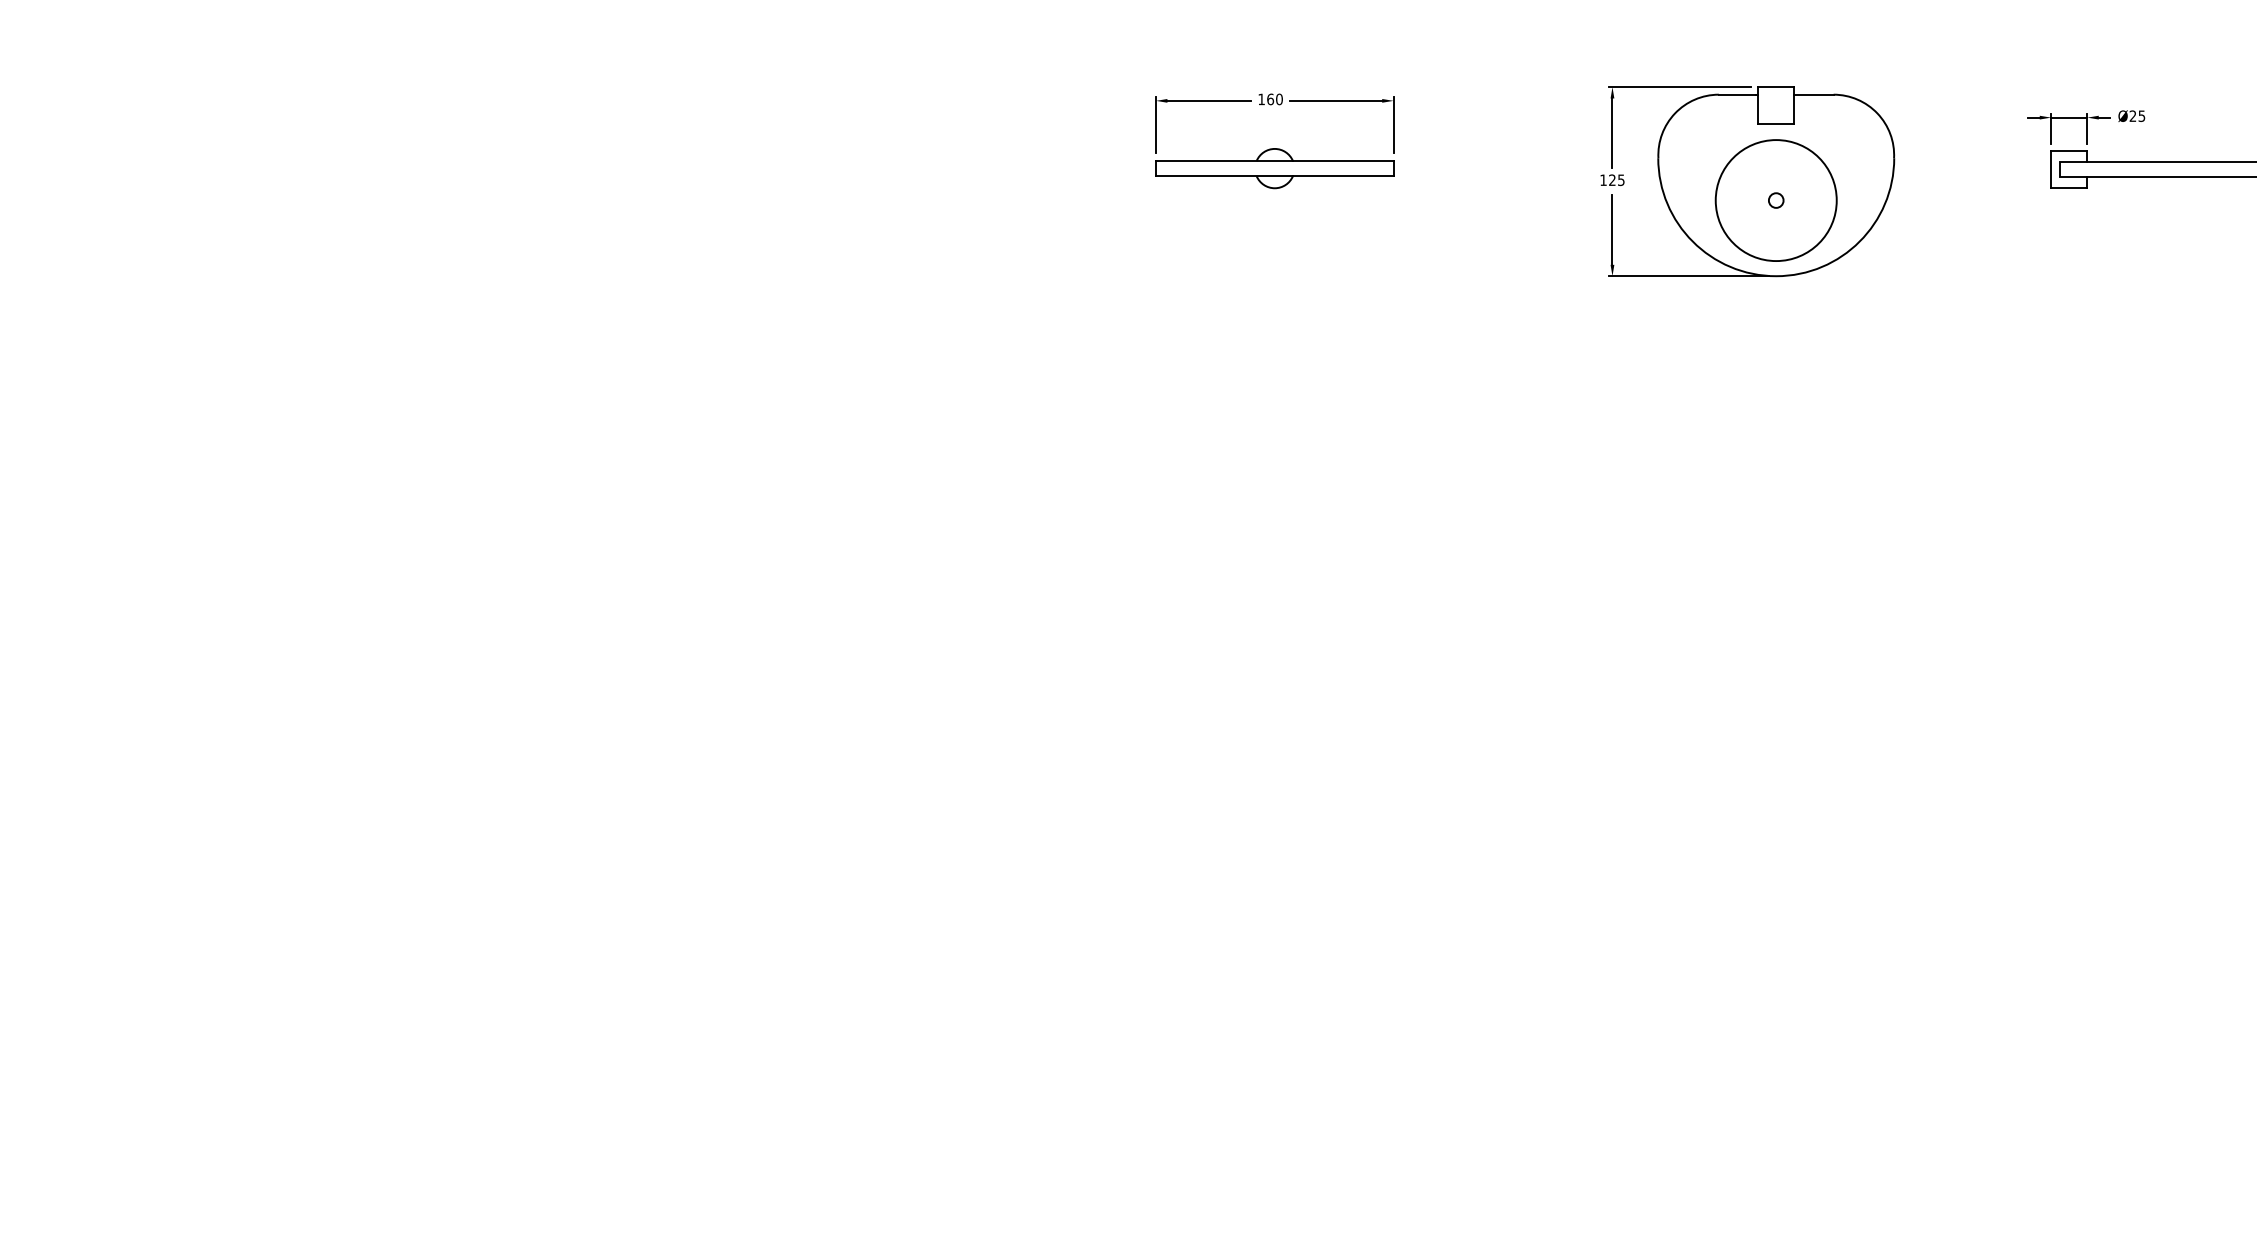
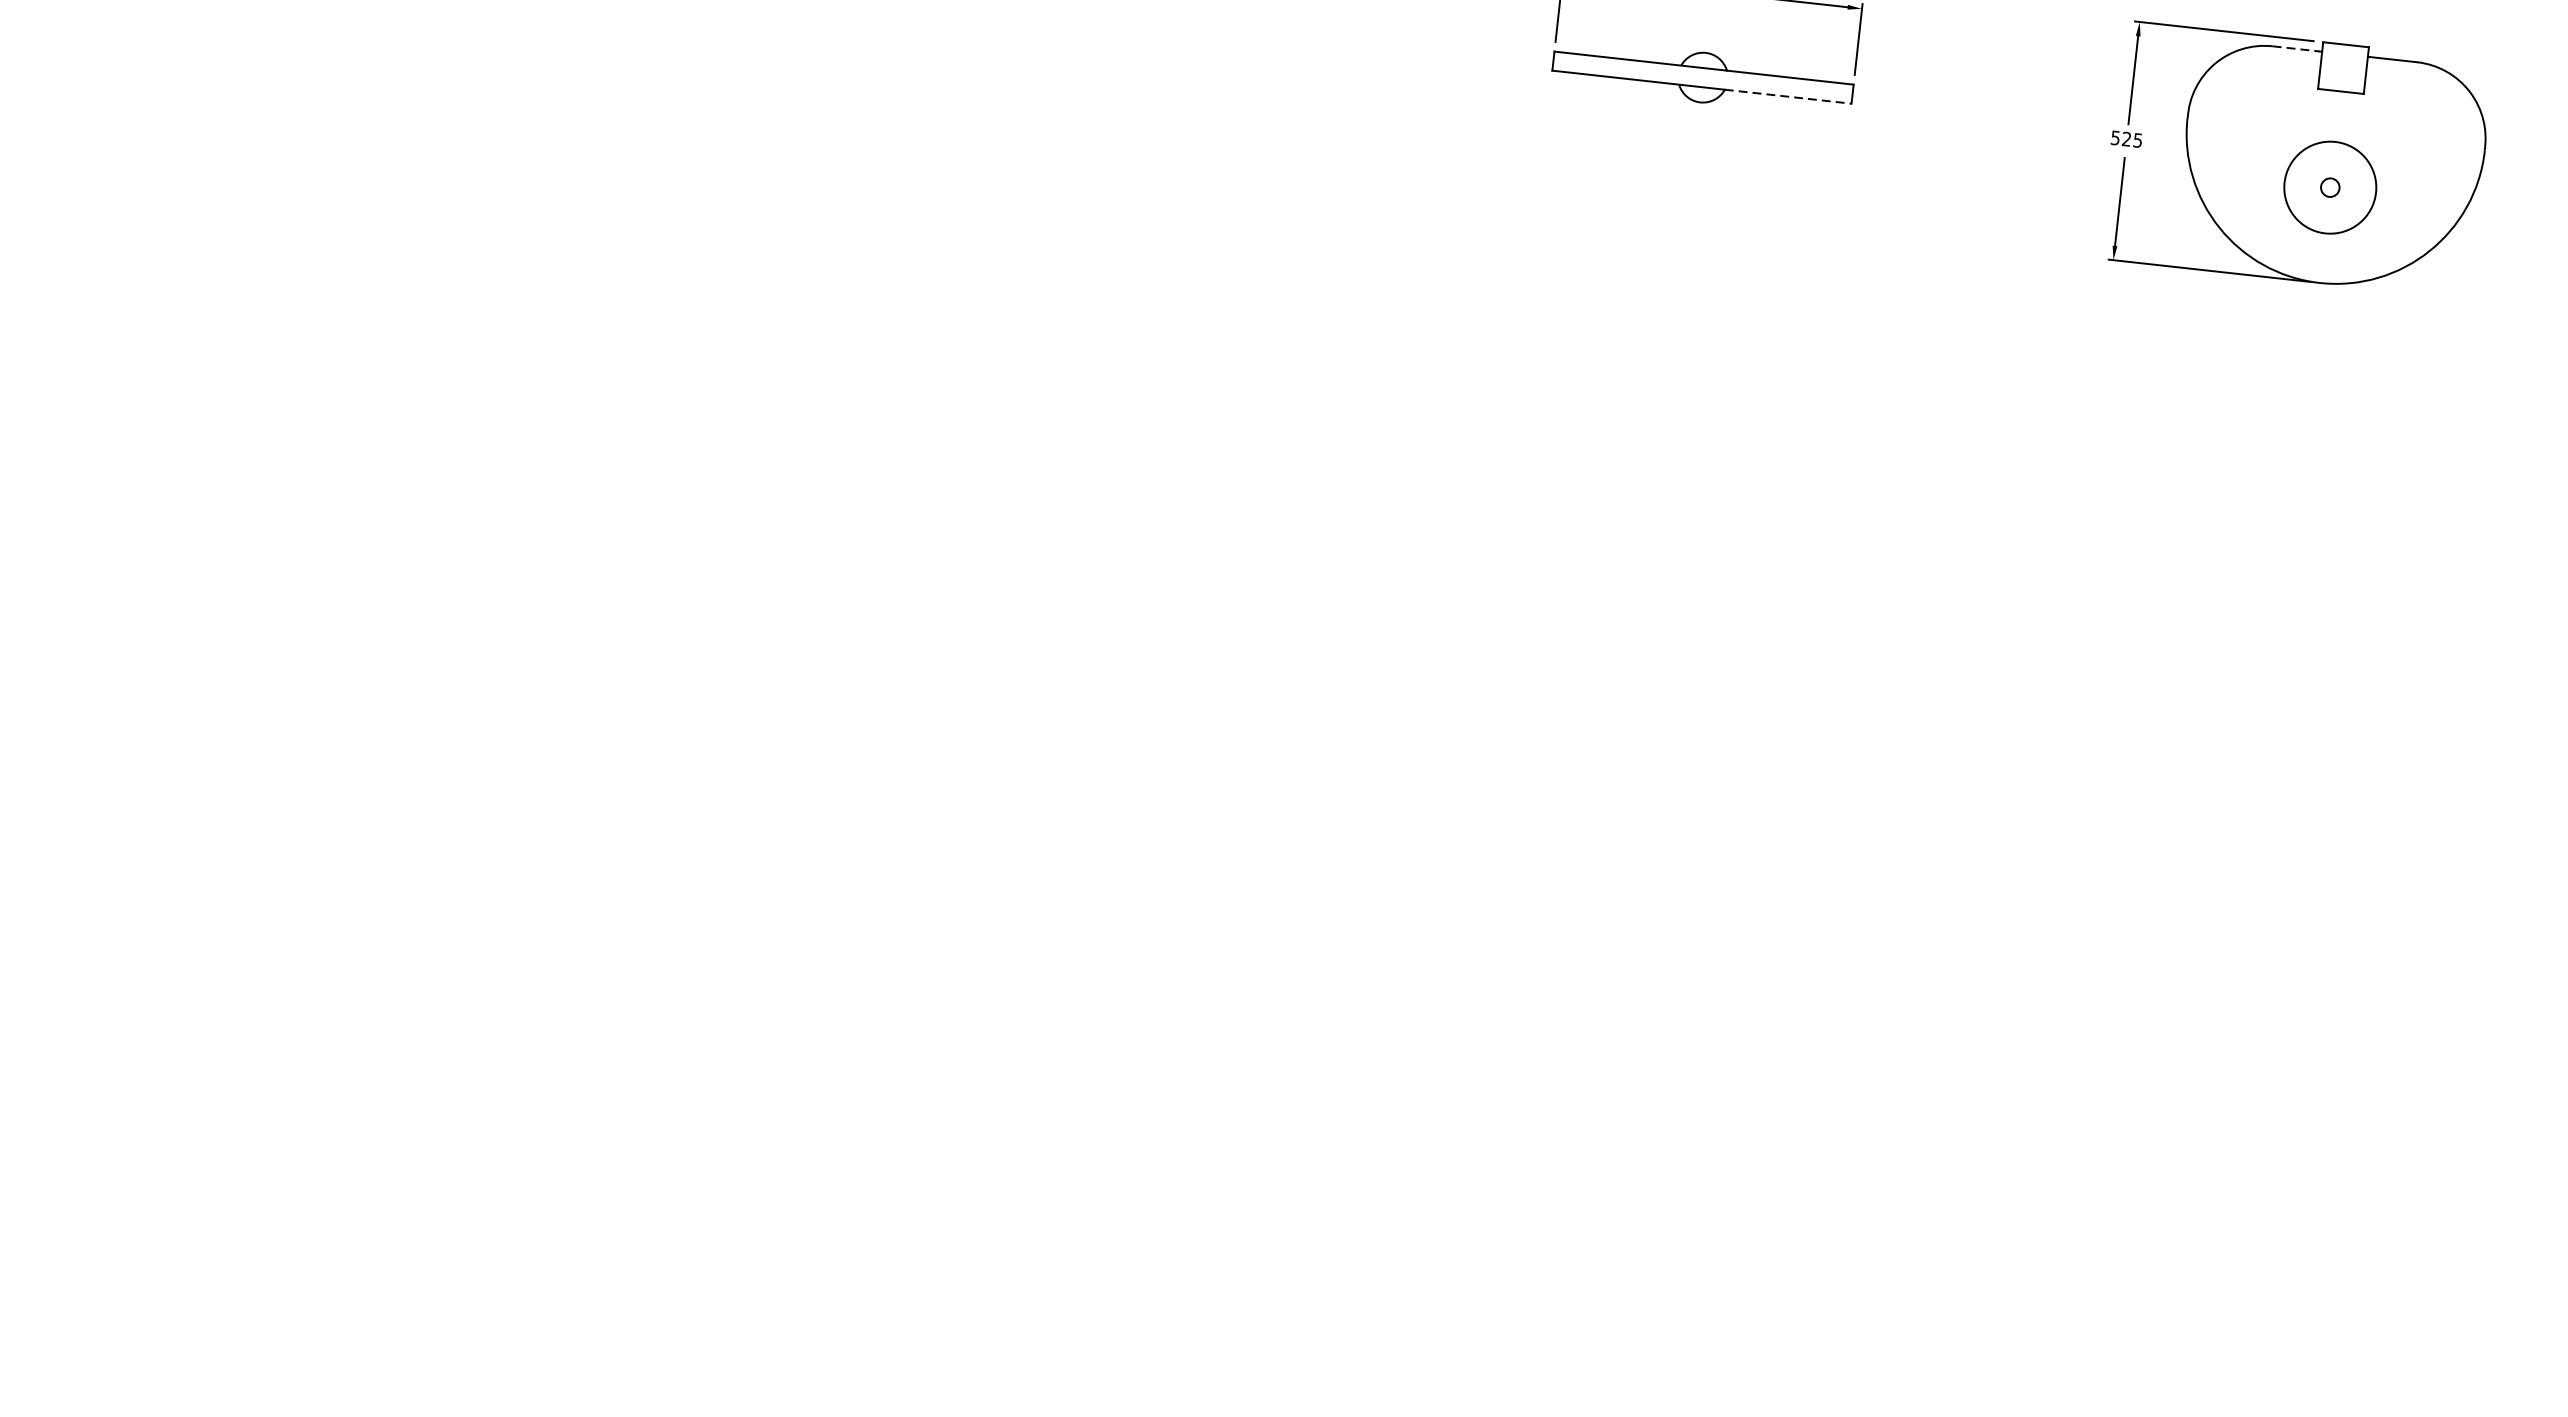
line: (1737, 94) -> (2296, 48), solid -> dashed
line: (1343, 176) -> (1788, 97), solid -> dashed
text: (1603, 180) -> (2115, 138), 125 -> 525
circle: (1775, 200) -> (2329, 187), size x0.6

